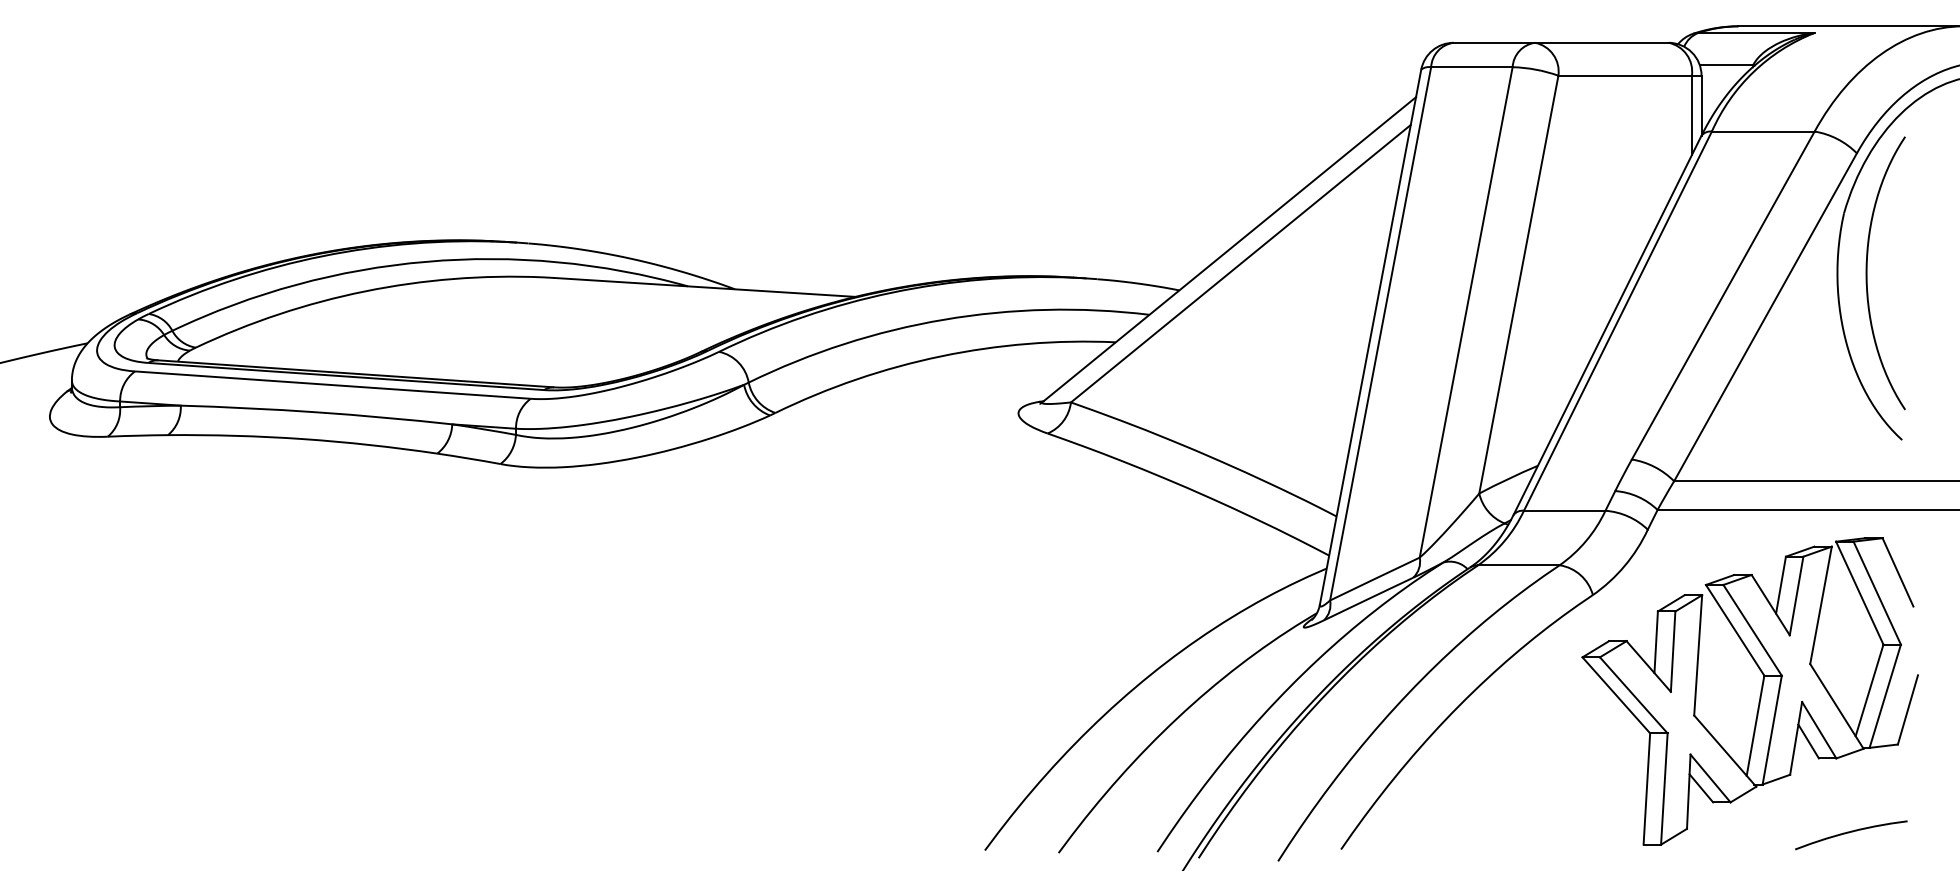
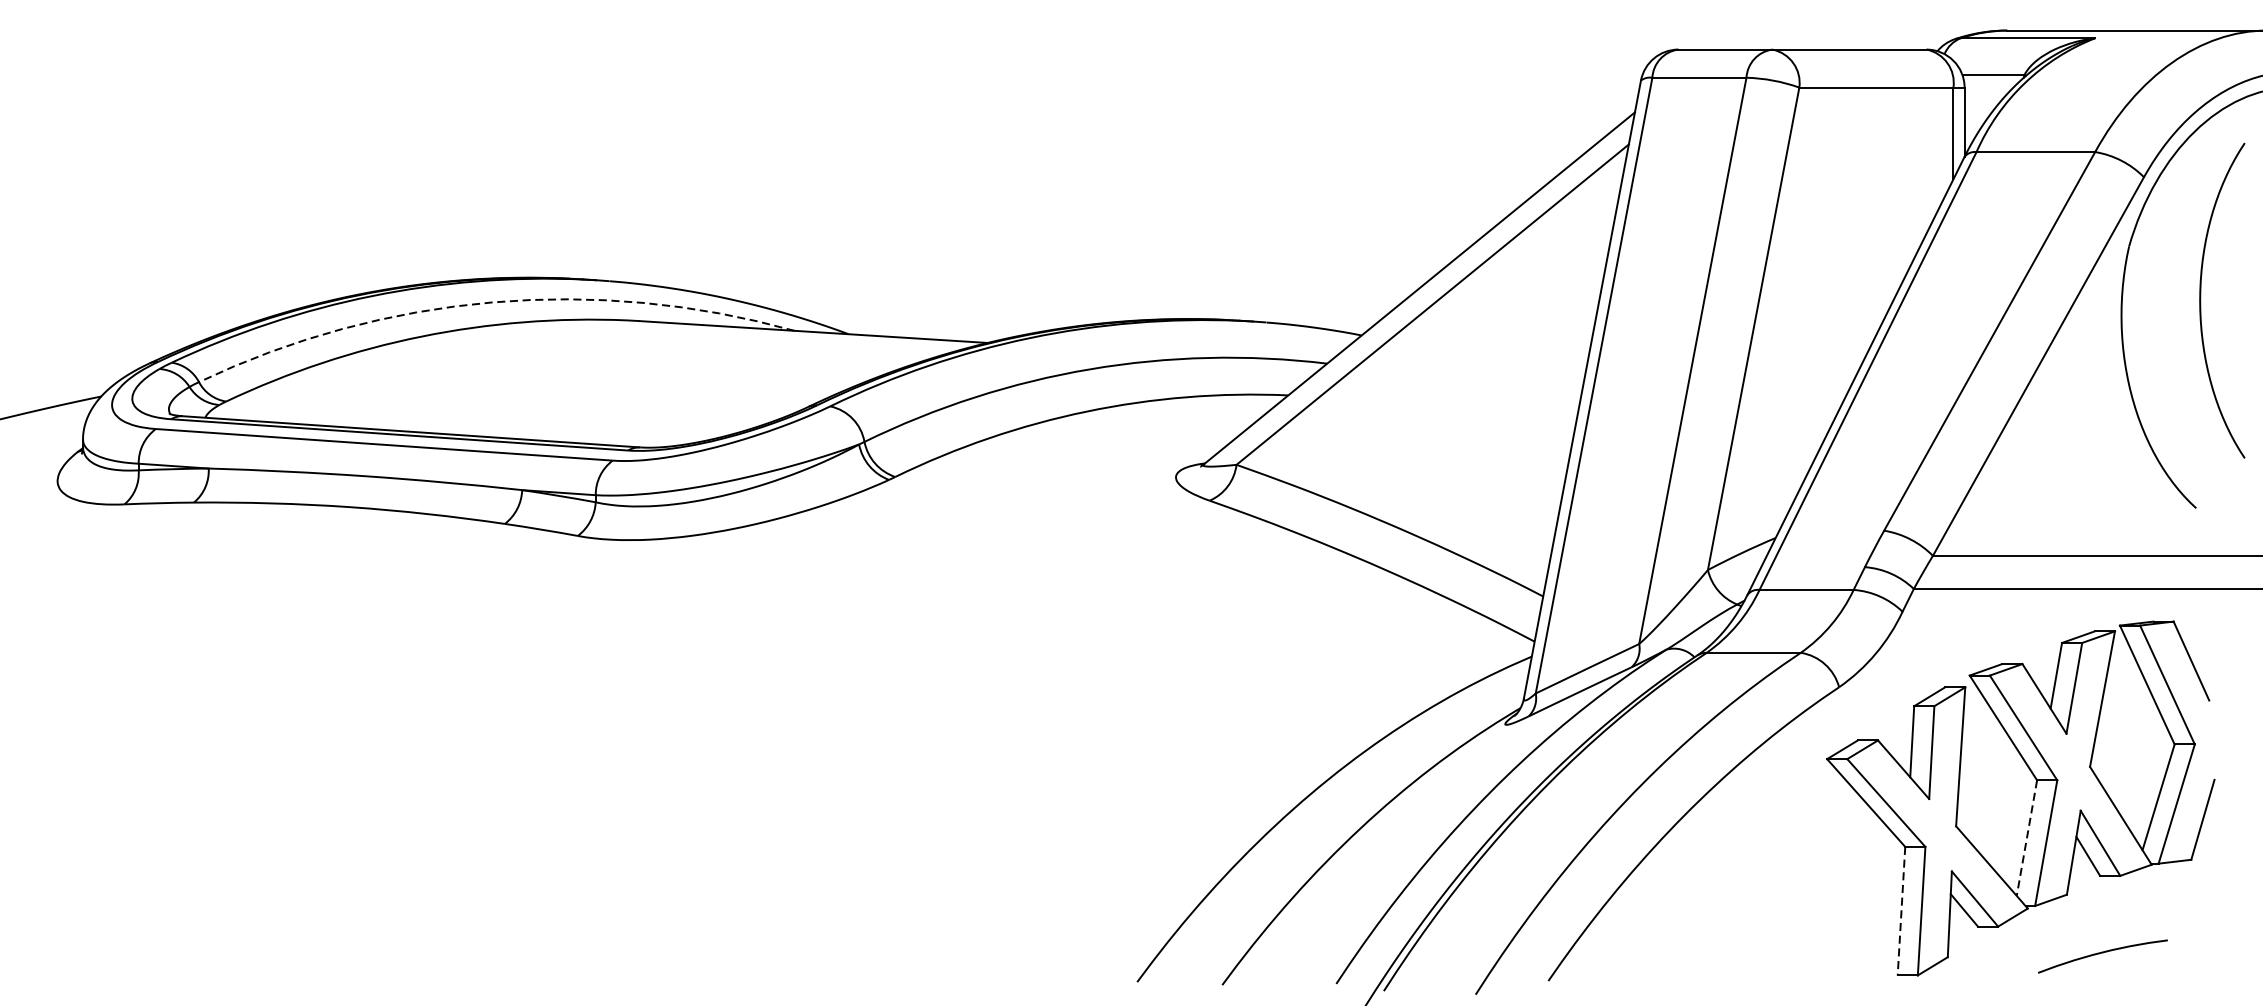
arc: (426, 261) -> (492, 302), solid -> dashed
curve: (1867, 273) -> (2201, 300), moved
line: (1755, 725) -> (2026, 837), solid -> dashed
line: (1646, 789) -> (1901, 911), solid -> dashed
curve: (1849, 833) -> (2100, 954), moved

